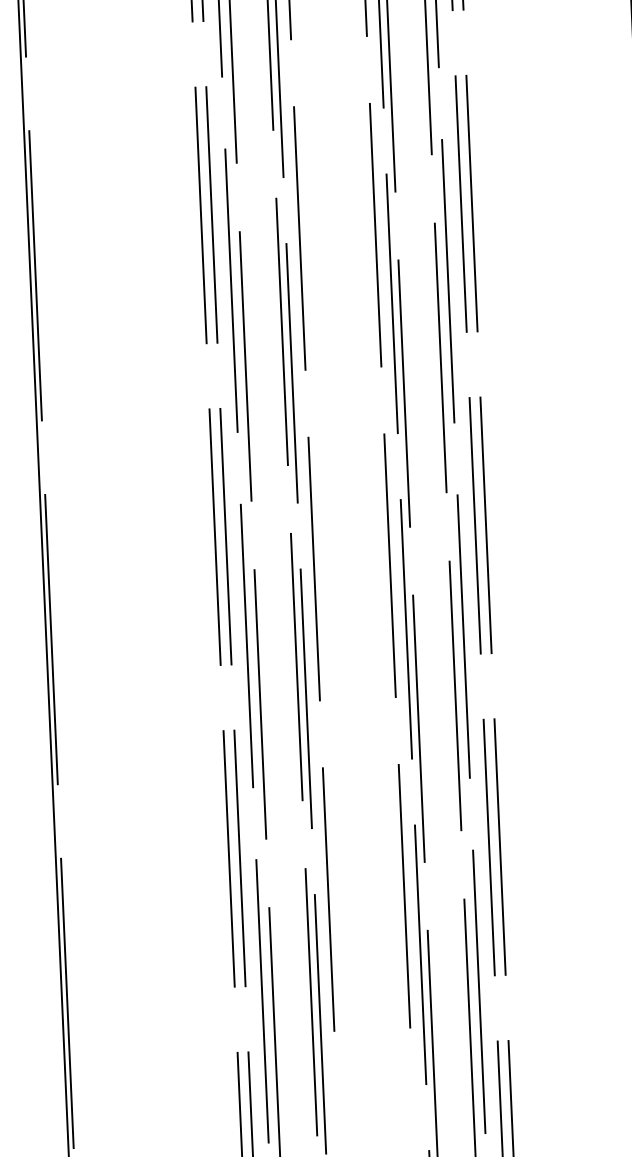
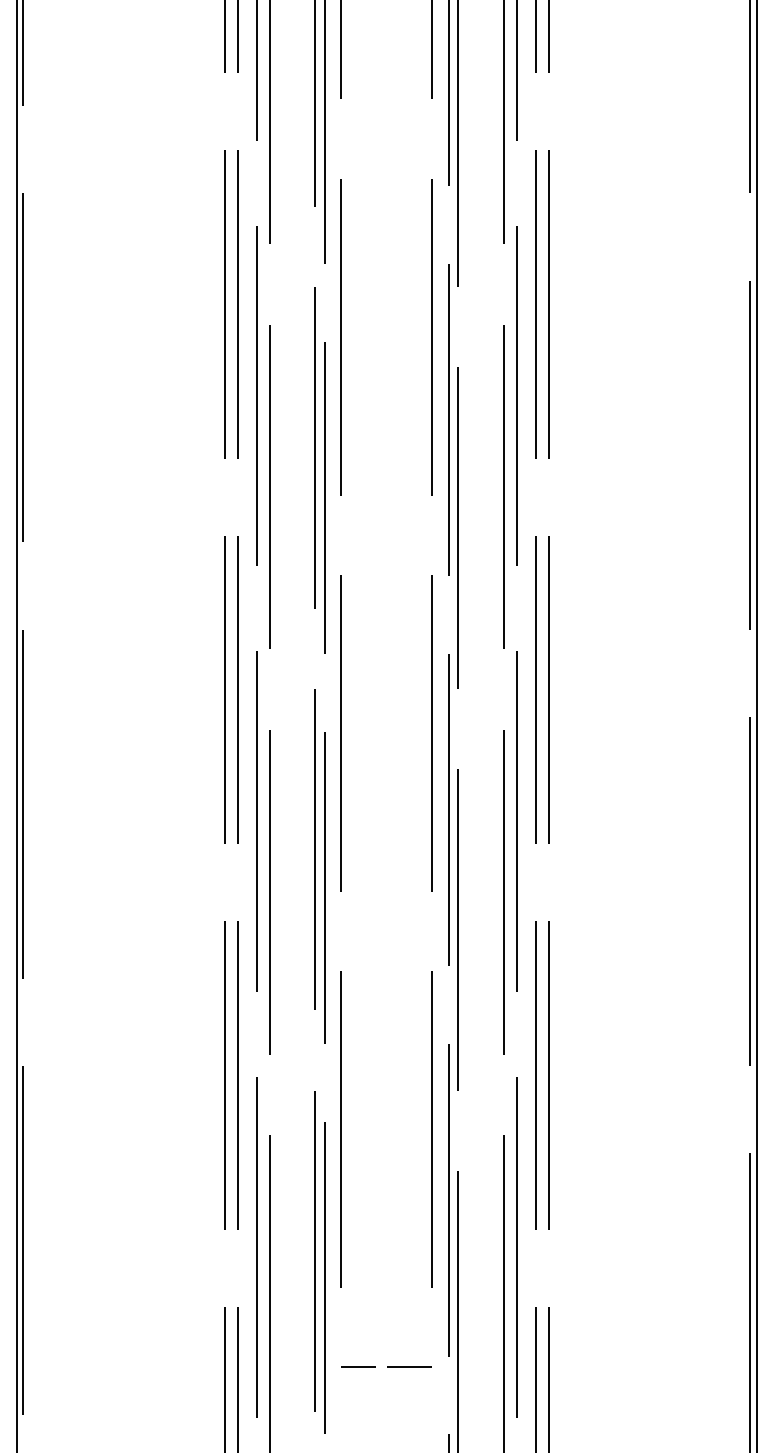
line: (374, 1096) -> (386, 1367), added

